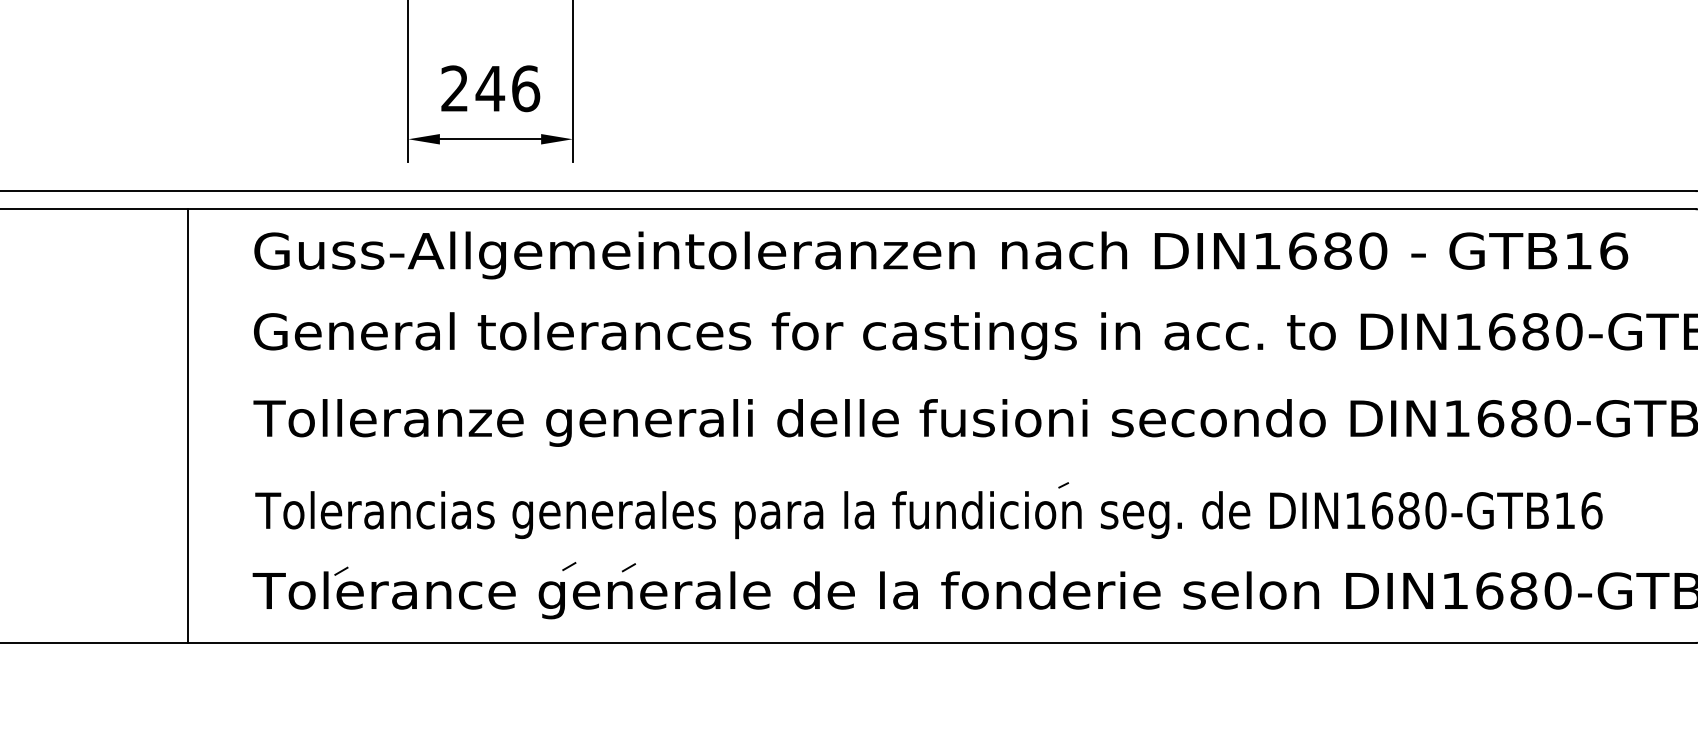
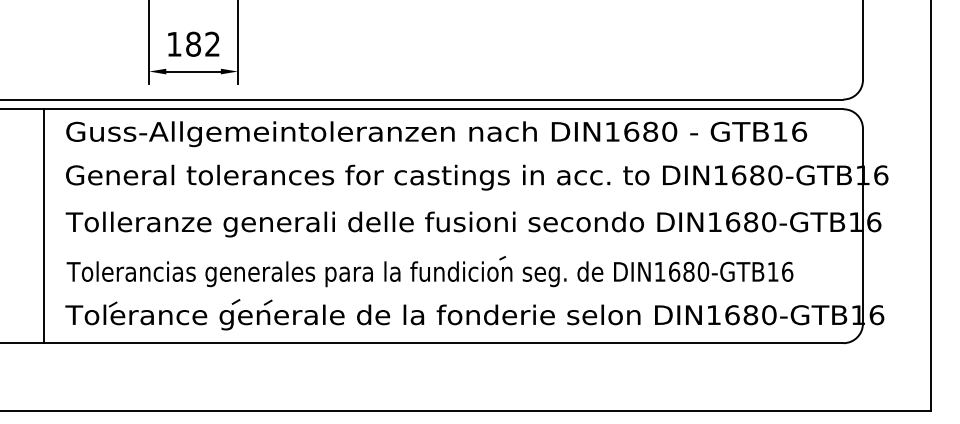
text: (490, 87) -> (193, 43), 246 -> 182
line: (188, 426) -> (44, 226), moved

